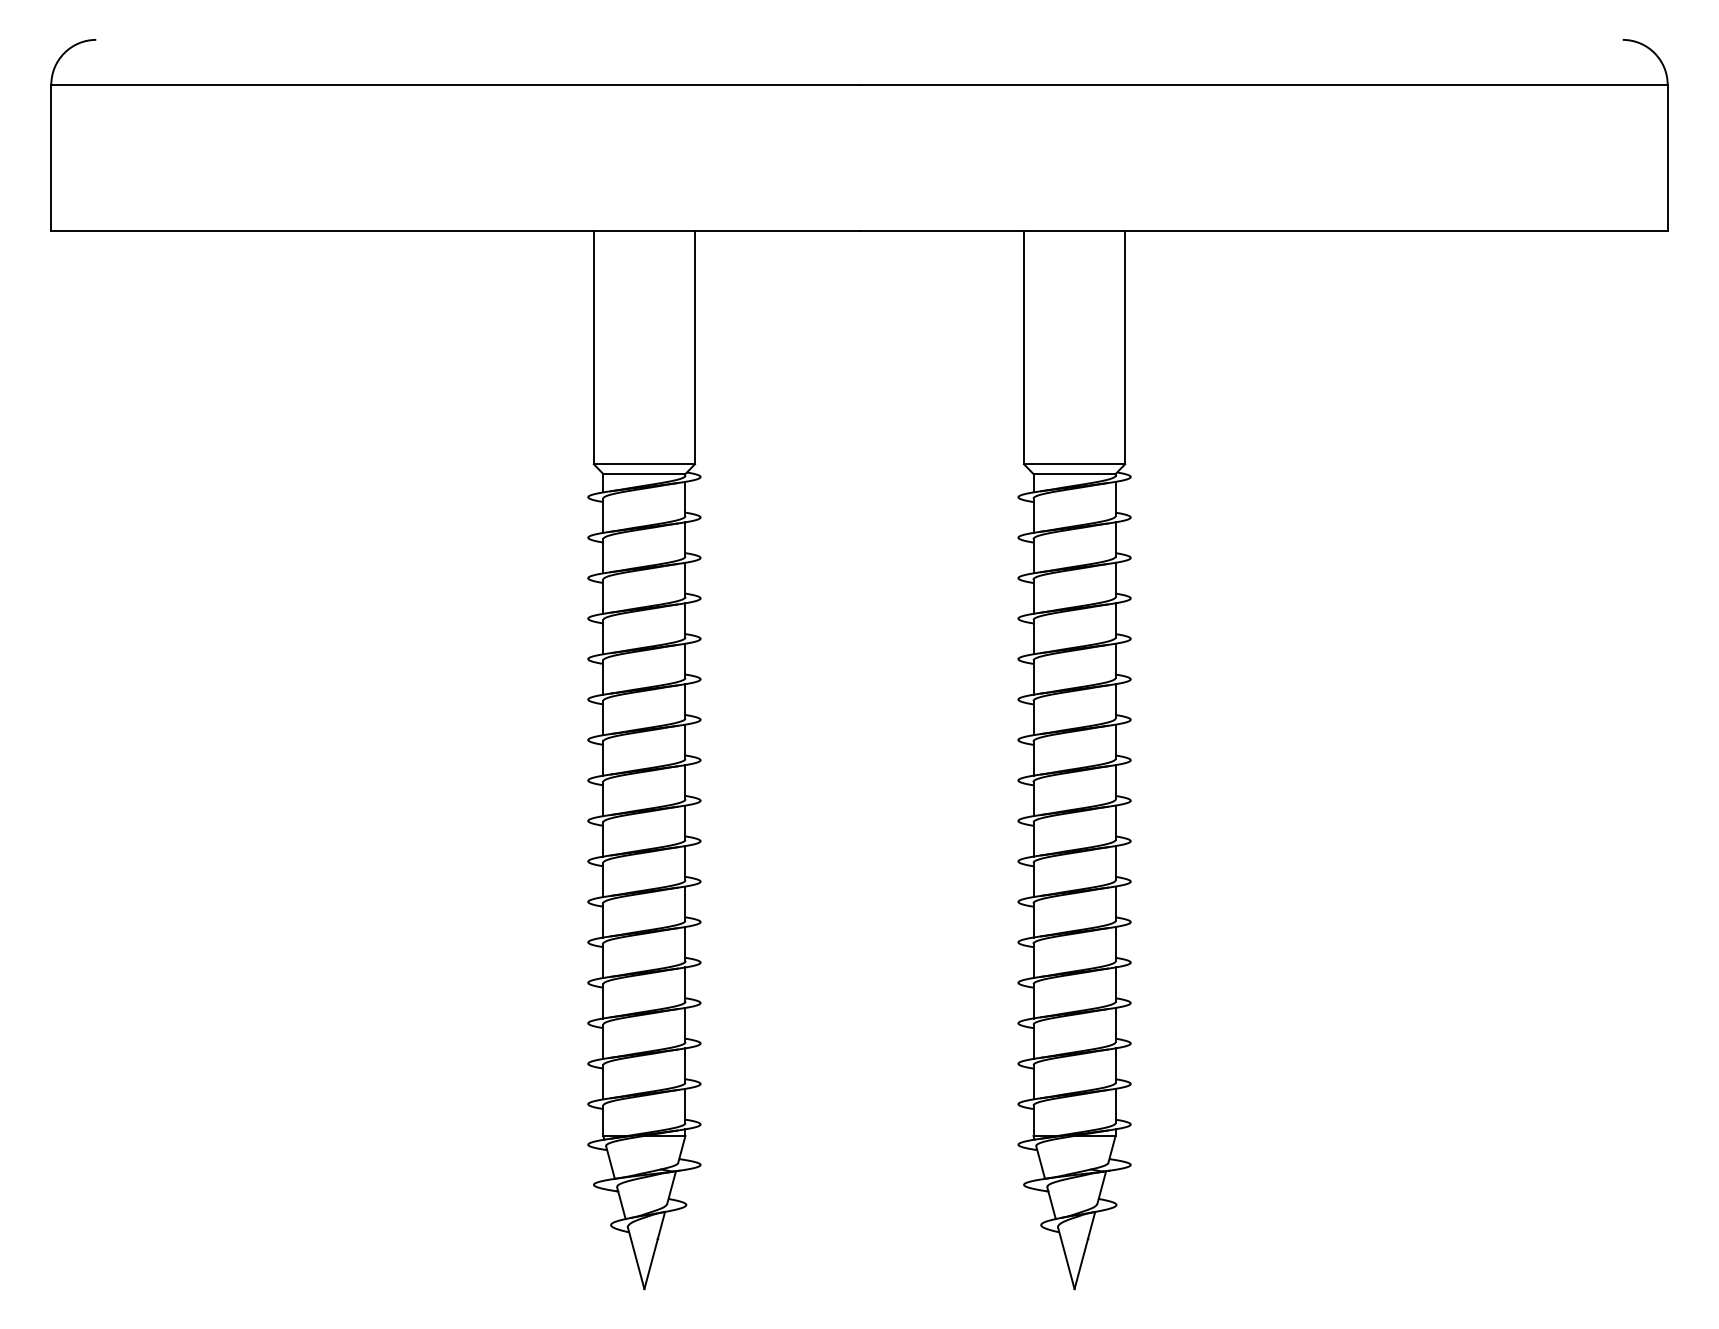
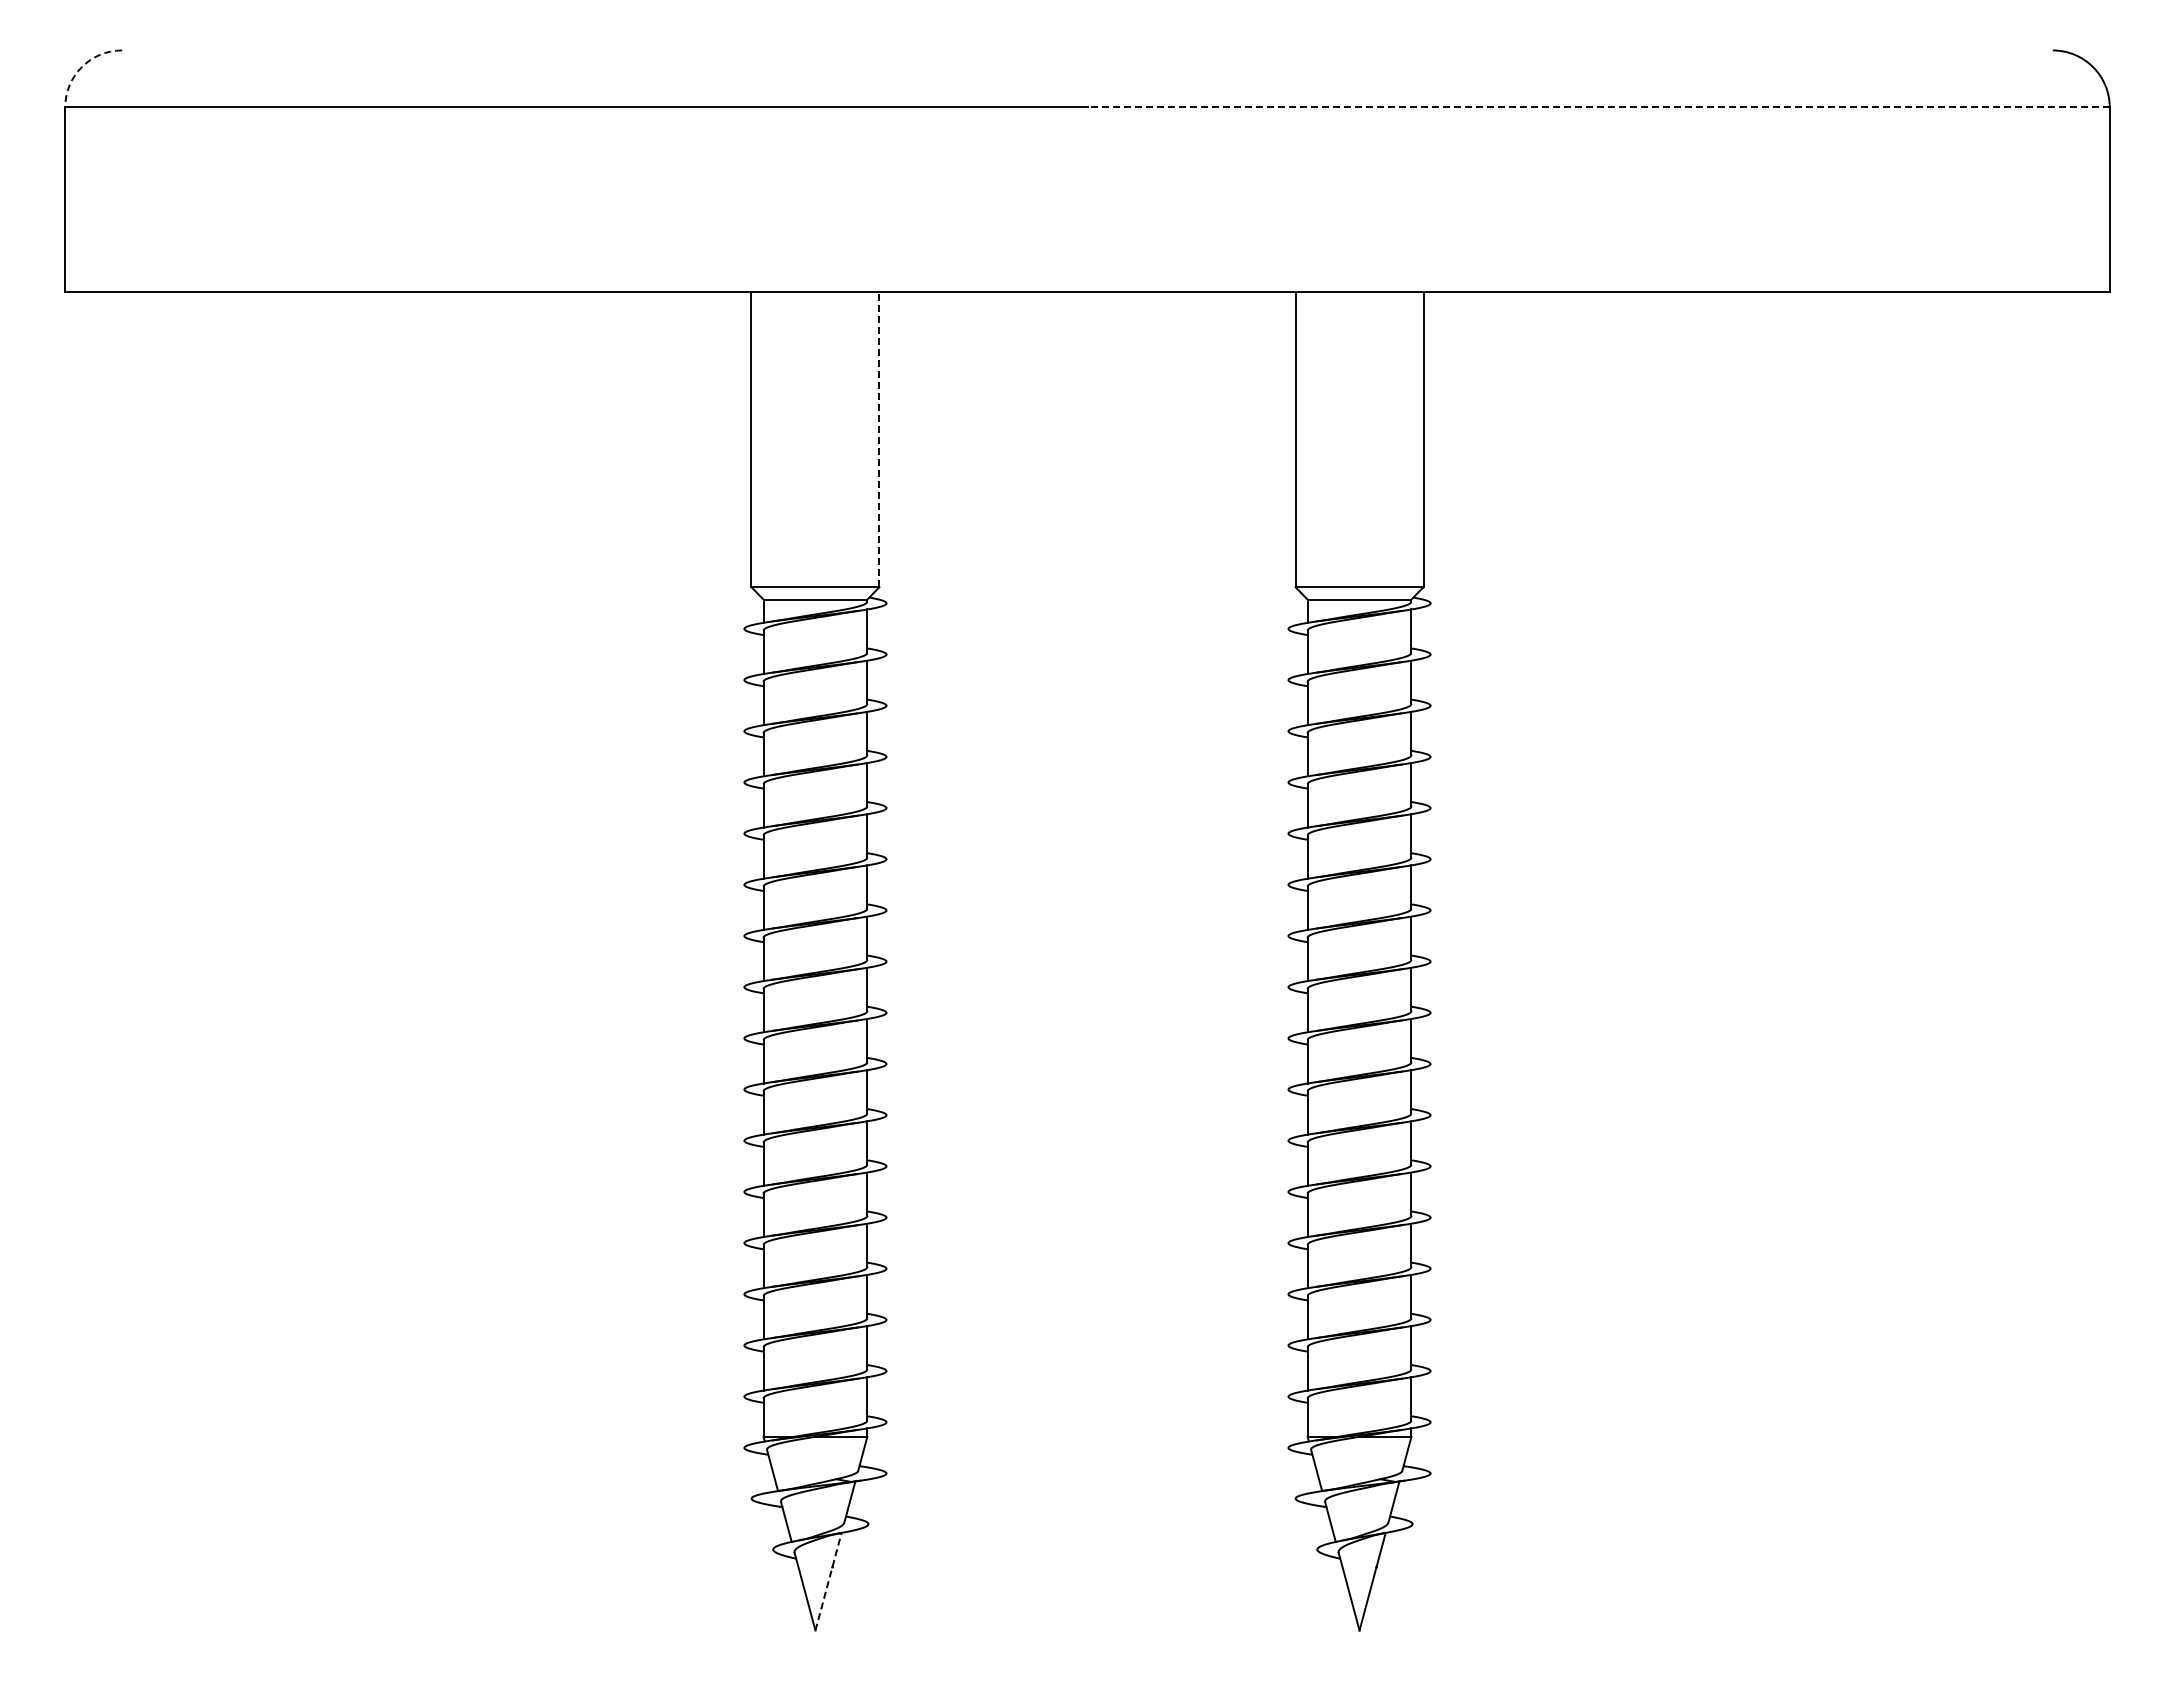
arc: (64, 53) -> (81, 67), solid -> dashed
line: (1263, 84) -> (1598, 107), solid -> dashed
line: (695, 347) -> (879, 439), solid -> dashed
line: (654, 1250) -> (828, 1581), solid -> dashed

